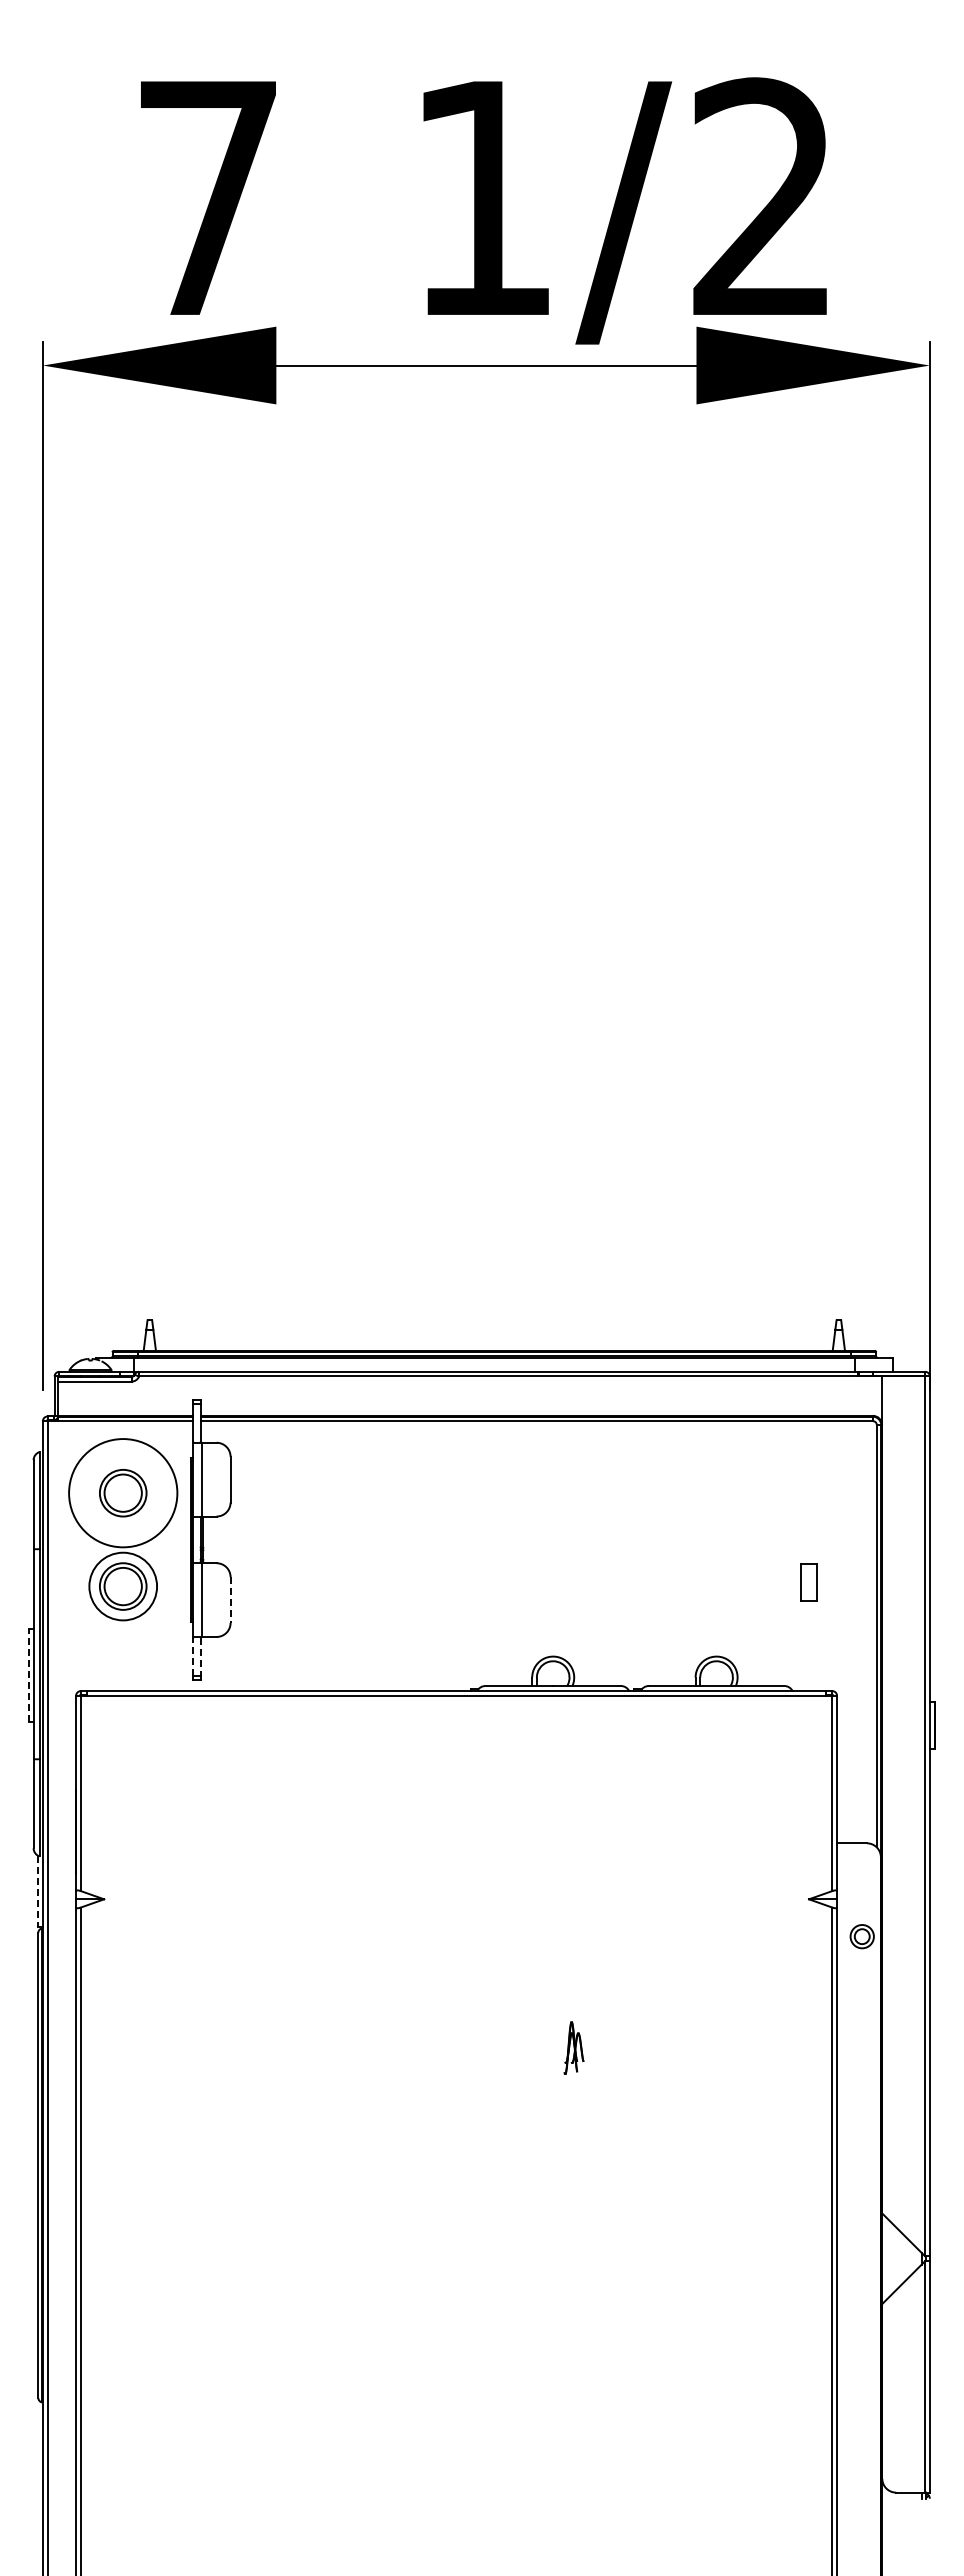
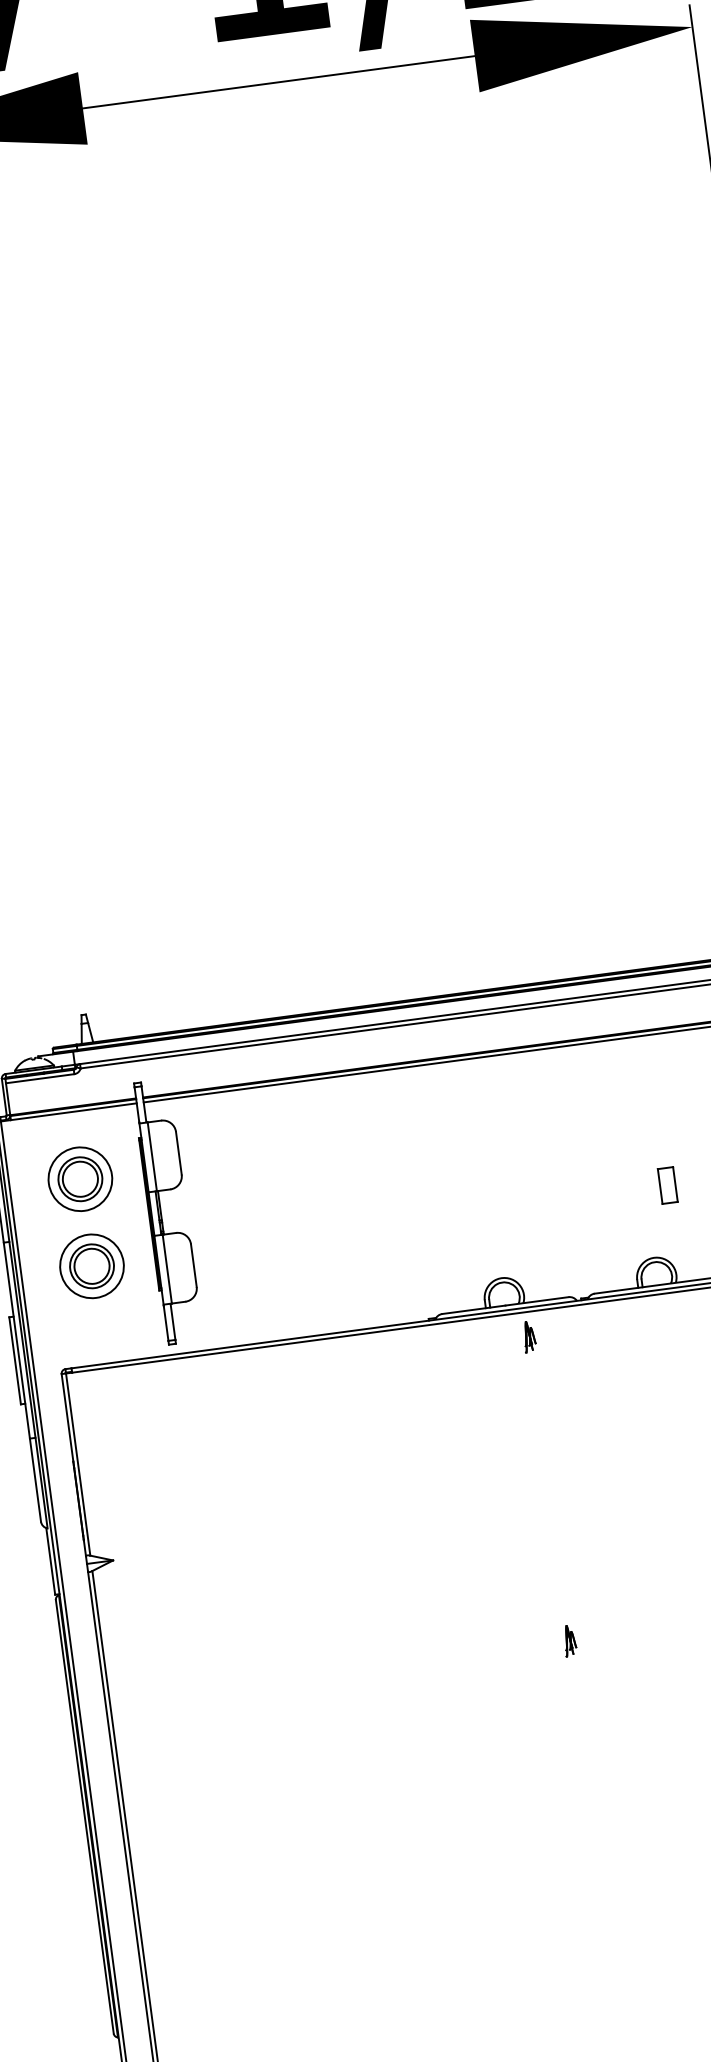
circle: (123, 1493) -> (80, 1179), size x0.62
part: (740, 1582) -> (667, 1185), added
line: (230, 1600) -> (193, 1266), dashed -> solid
line: (193, 1657) -> (166, 1323), dashed -> solid
line: (200, 1657) -> (172, 1322), dashed -> solid
line: (28, 1675) -> (14, 1361), dashed -> solid
part: (573, 1722) -> (528, 1337), added
line: (38, 1891) -> (50, 1561), dashed -> solid
part: (573, 2048) -> (569, 1641), size x0.62

